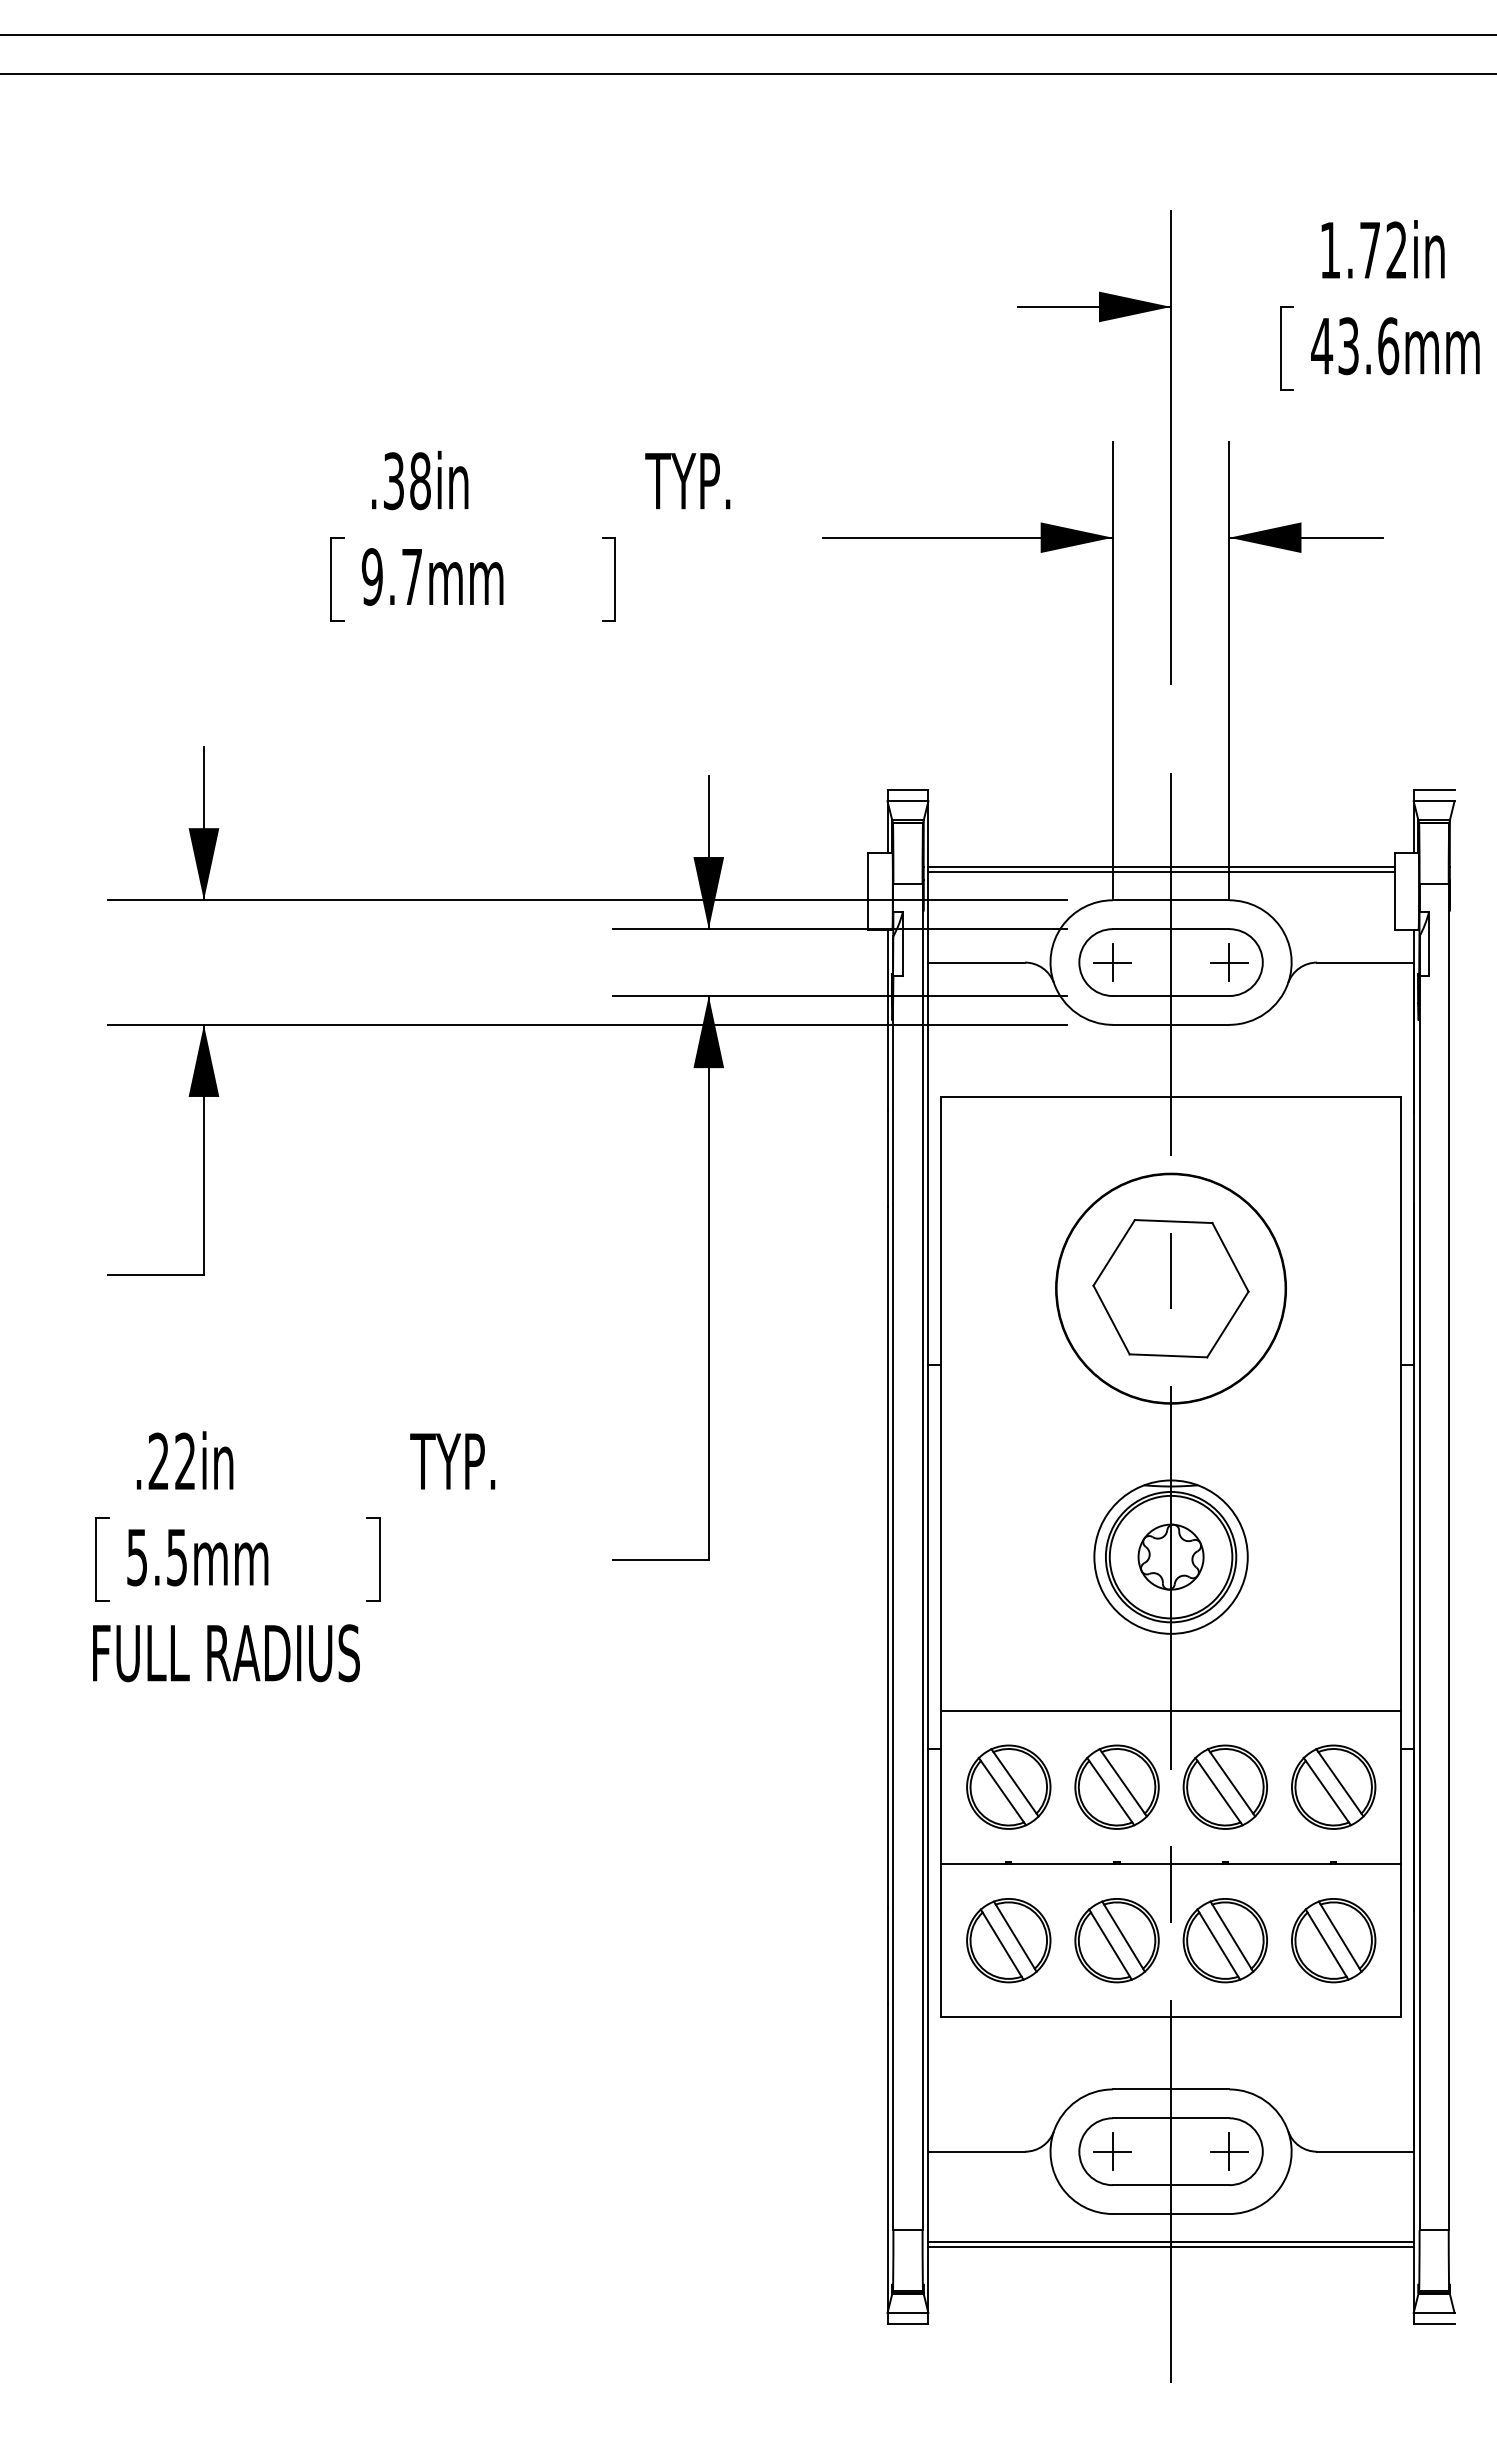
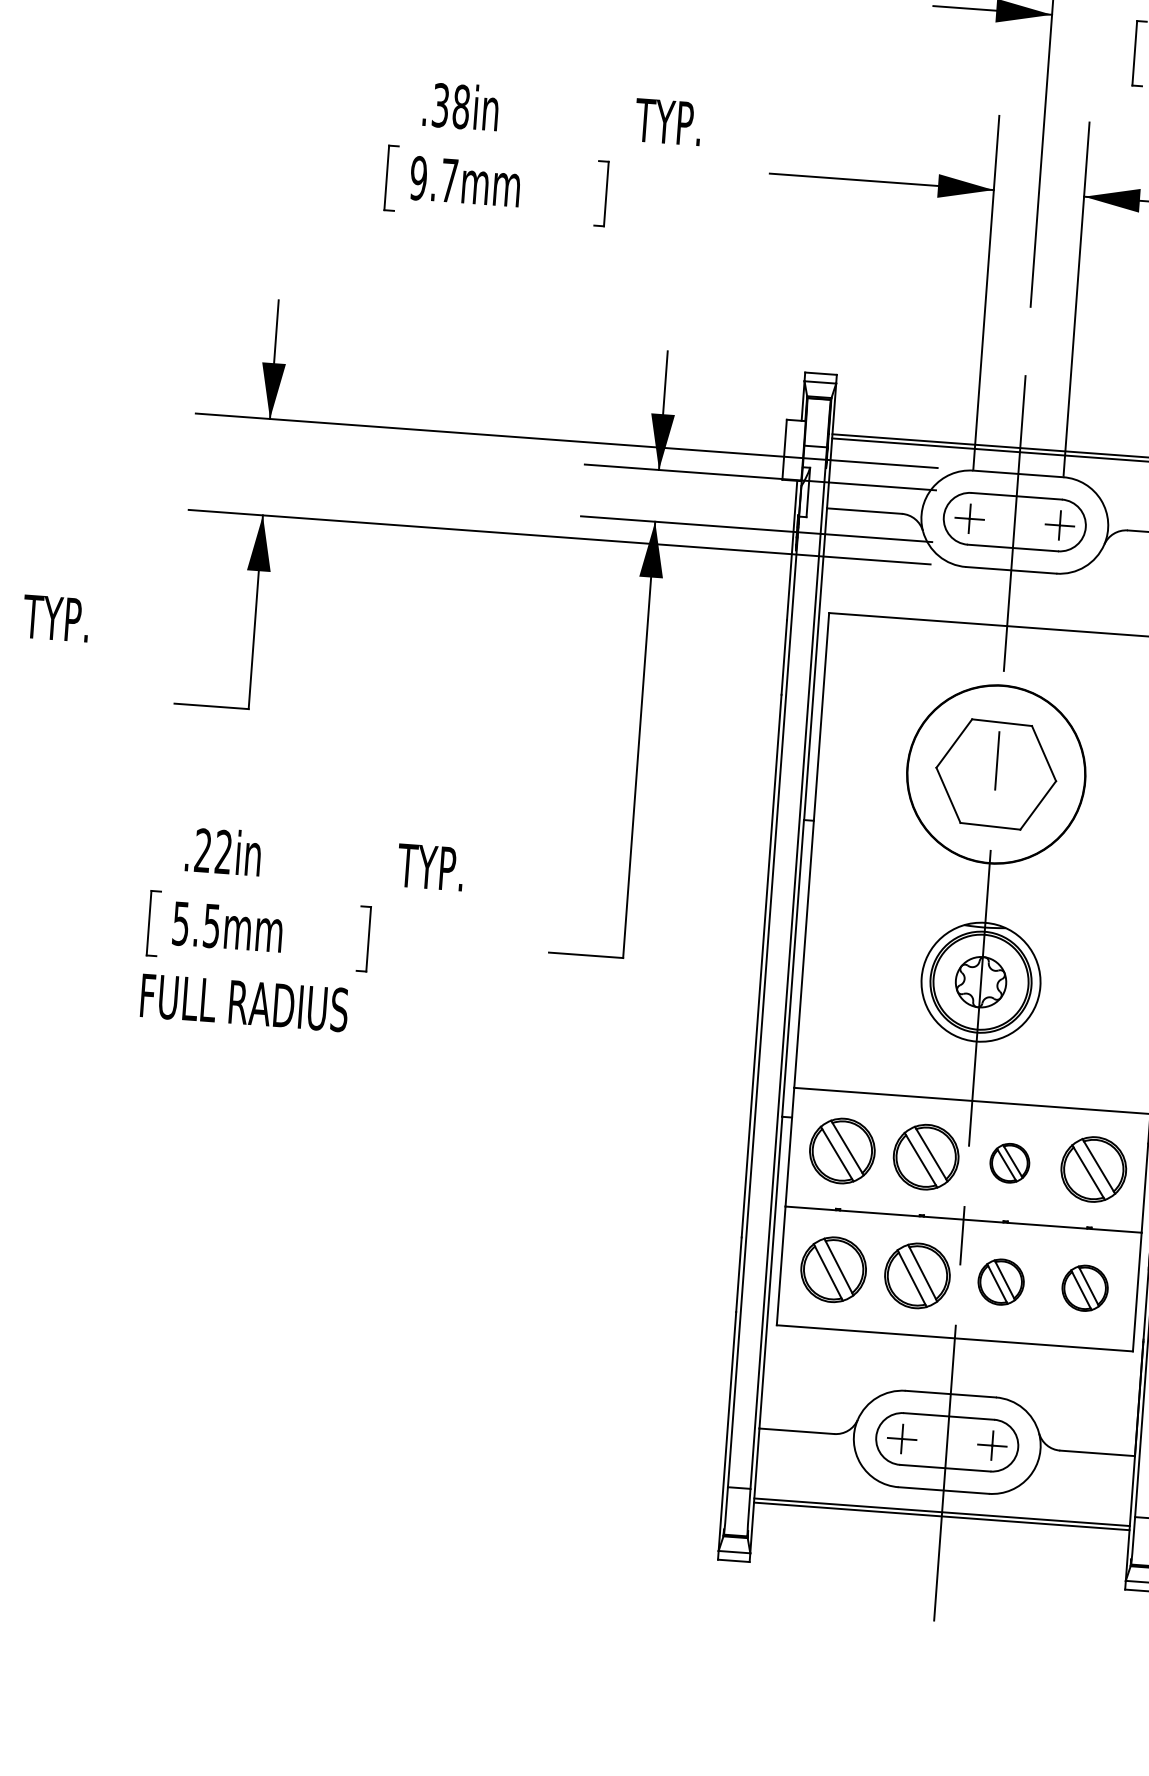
part: (1224, 1786) -> (1009, 1162), size x0.6
part: (1224, 1940) -> (1000, 1281), size x0.7
part: (1333, 1940) -> (1084, 1288), size x0.7

